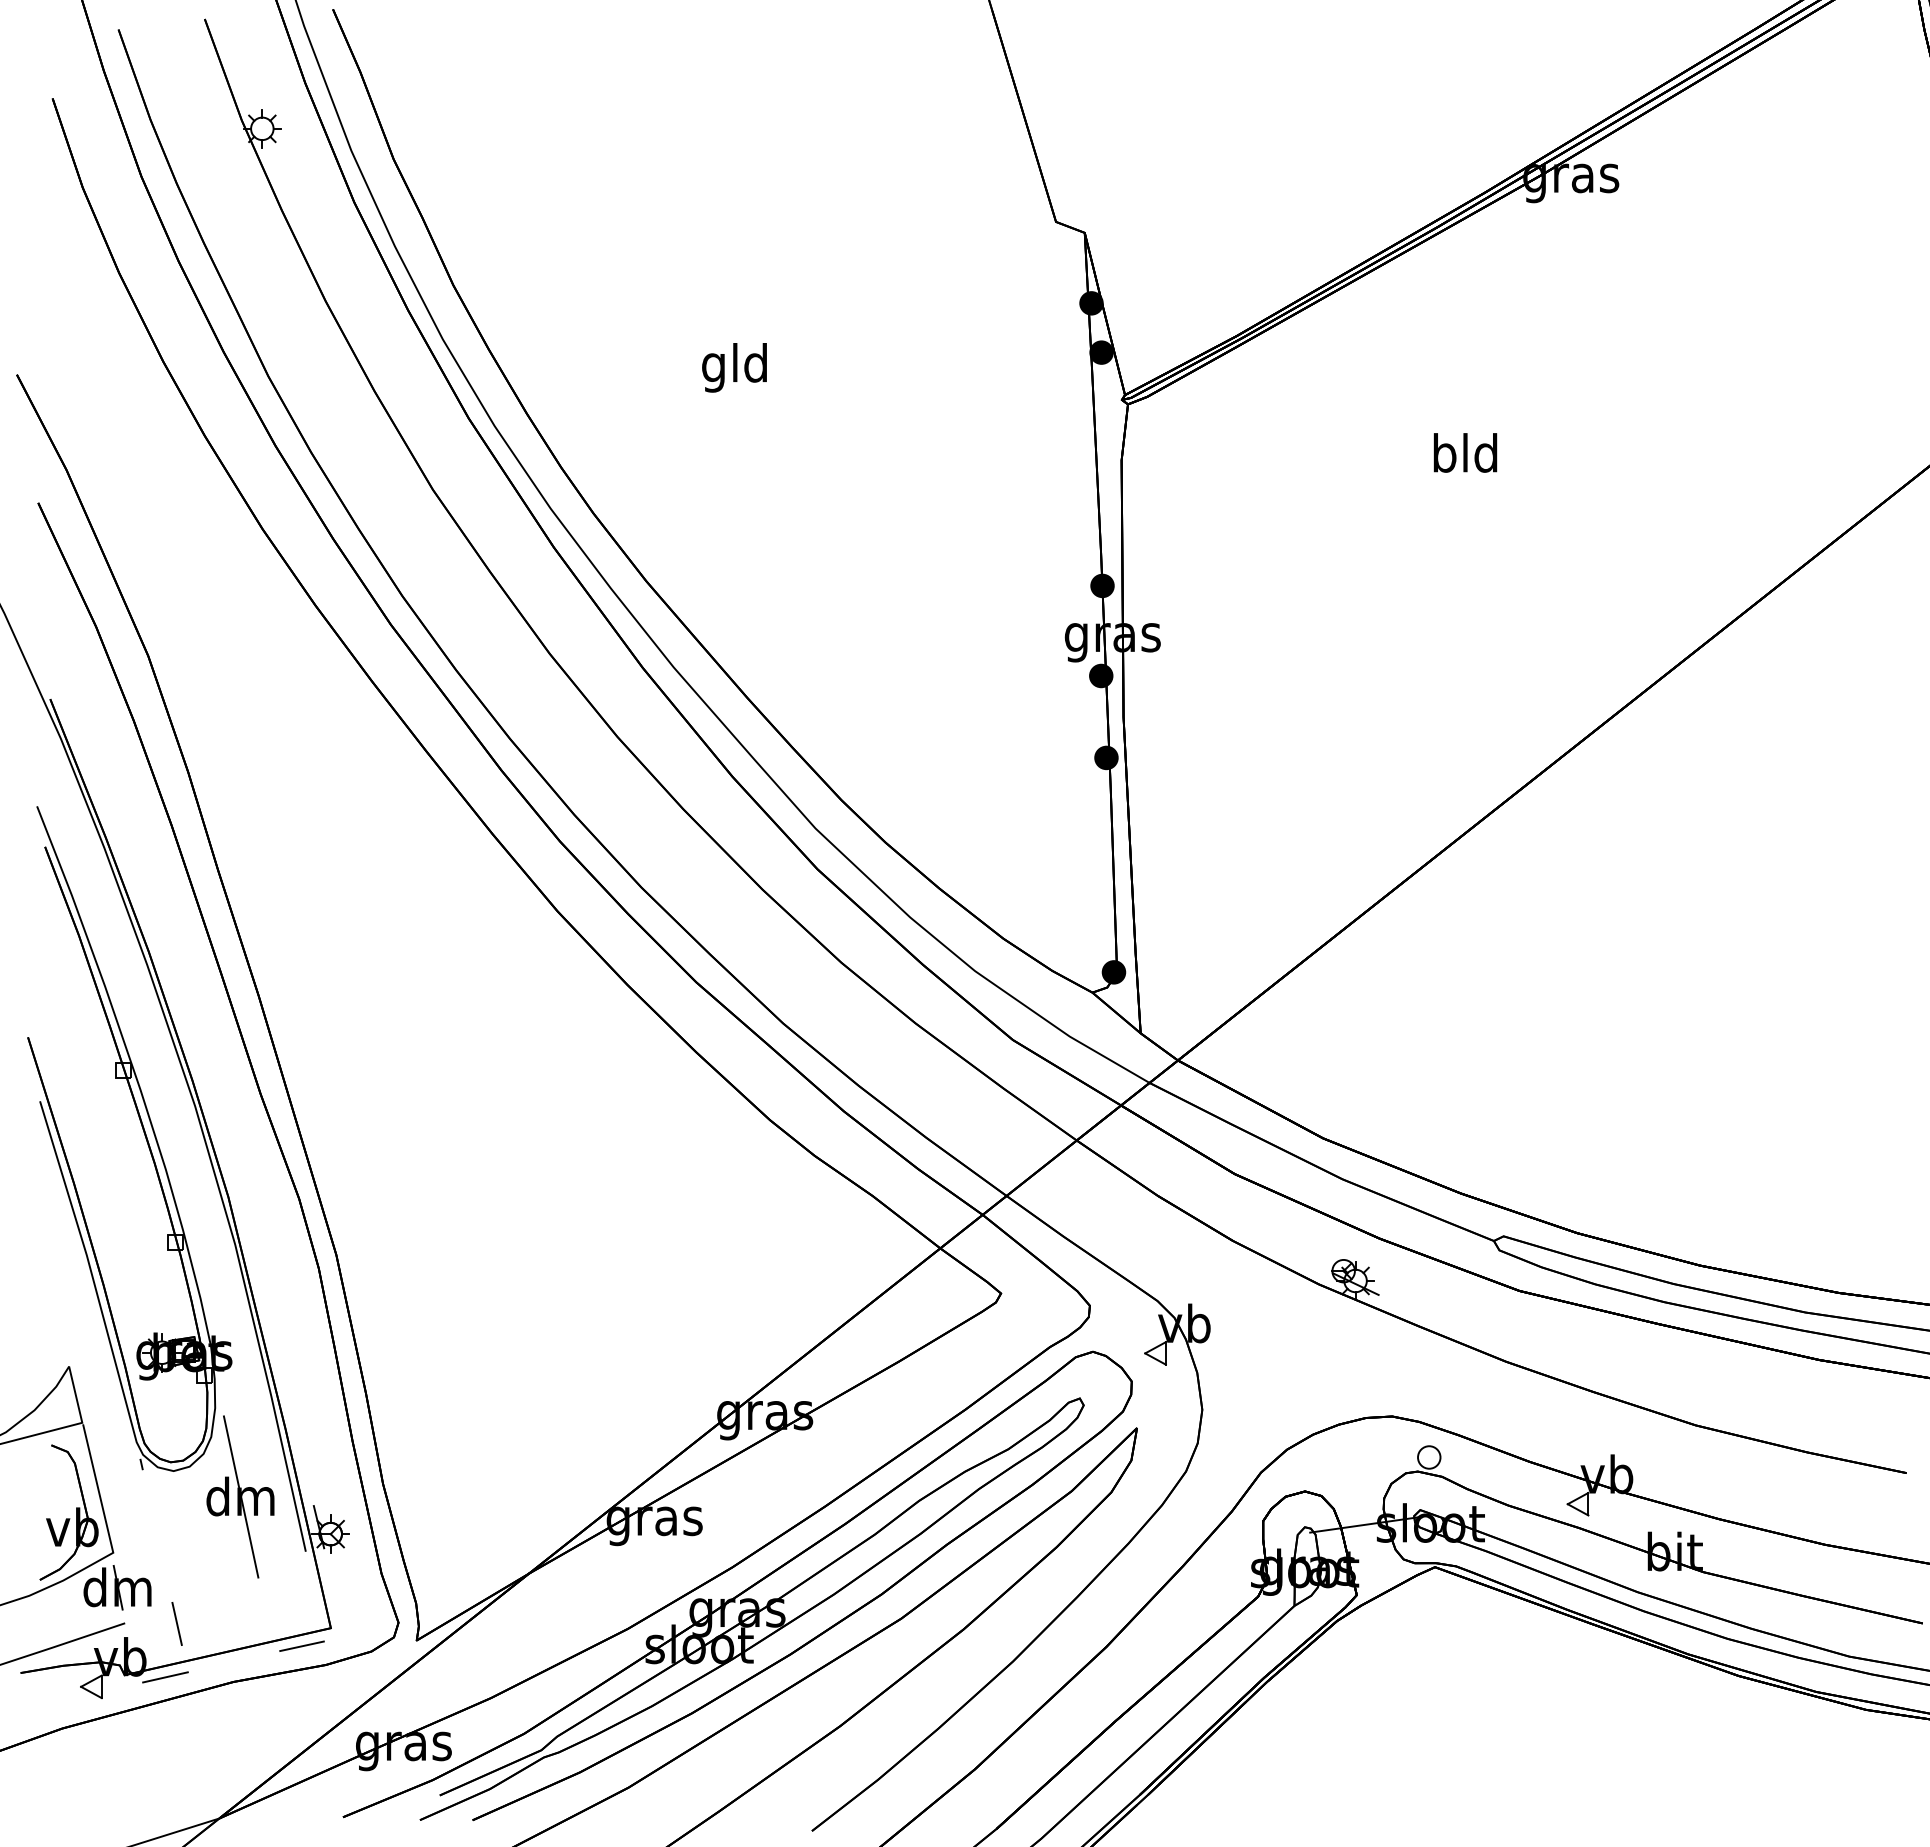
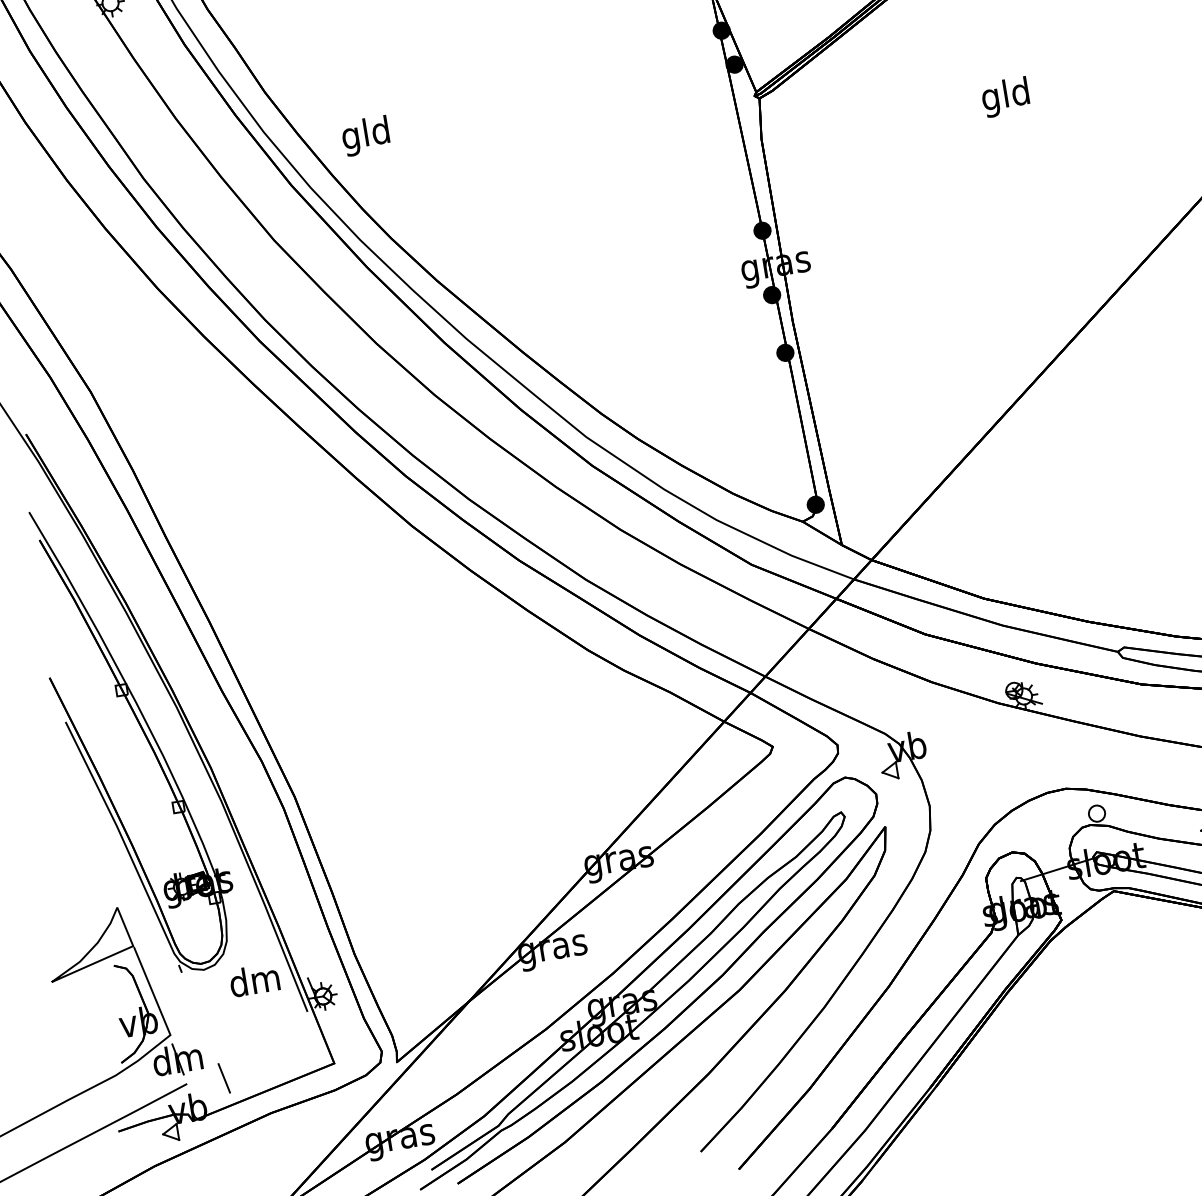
text: (734, 367) -> (365, 135), moved
text: (1444, 457) -> (991, 99), bld -> gld
line: (240, 1496) -> (254, 980), removed
line: (301, 1646) -> (315, 1079), removed
line: (165, 1677) -> (222, 1117), removed

